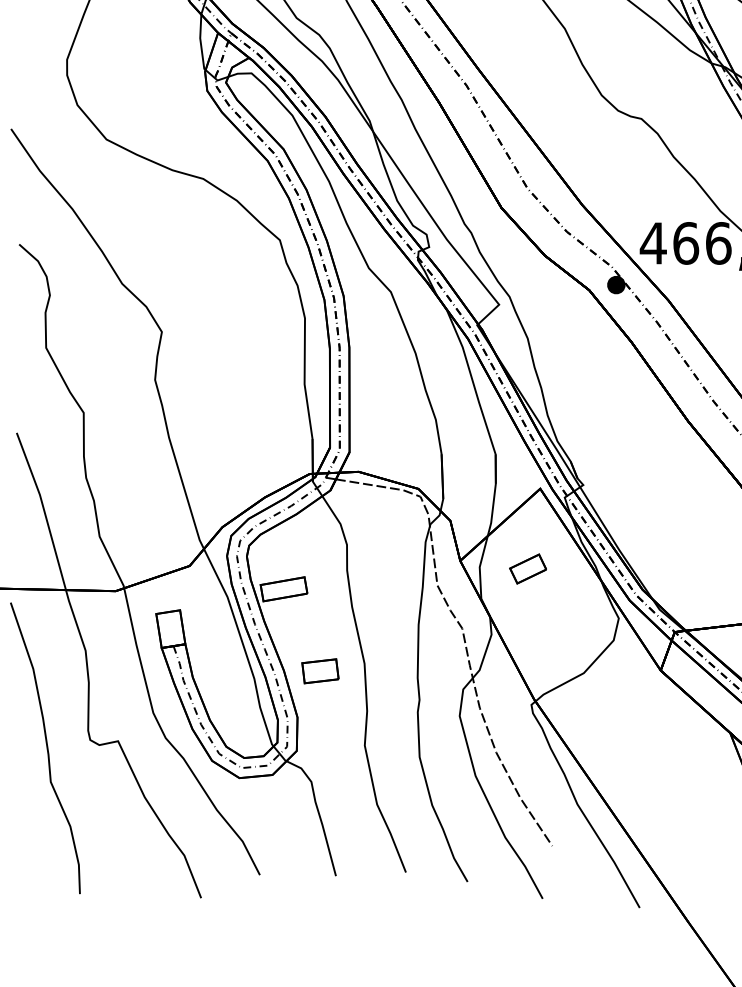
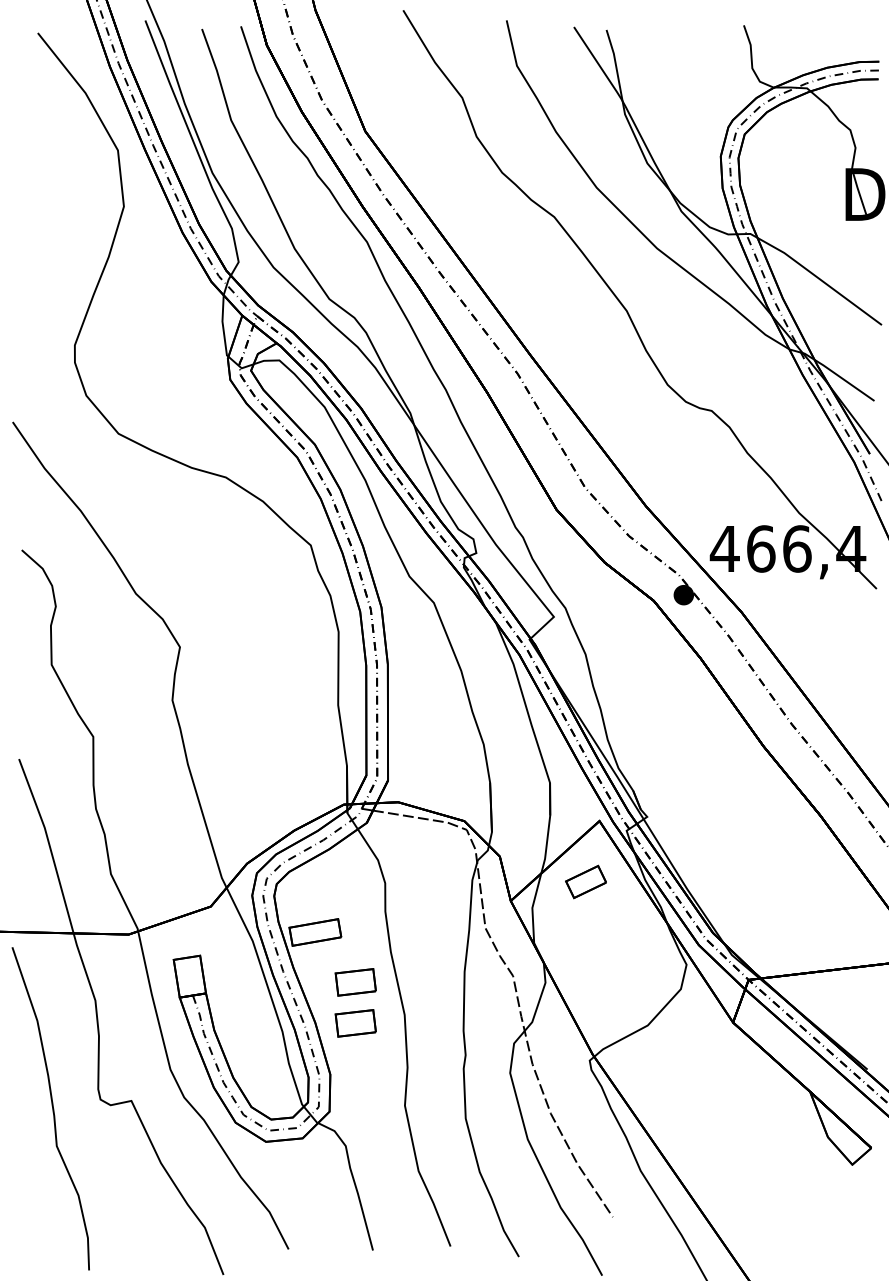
part: (527, 568) -> (585, 881), moved
part: (320, 634) -> (355, 982), added

